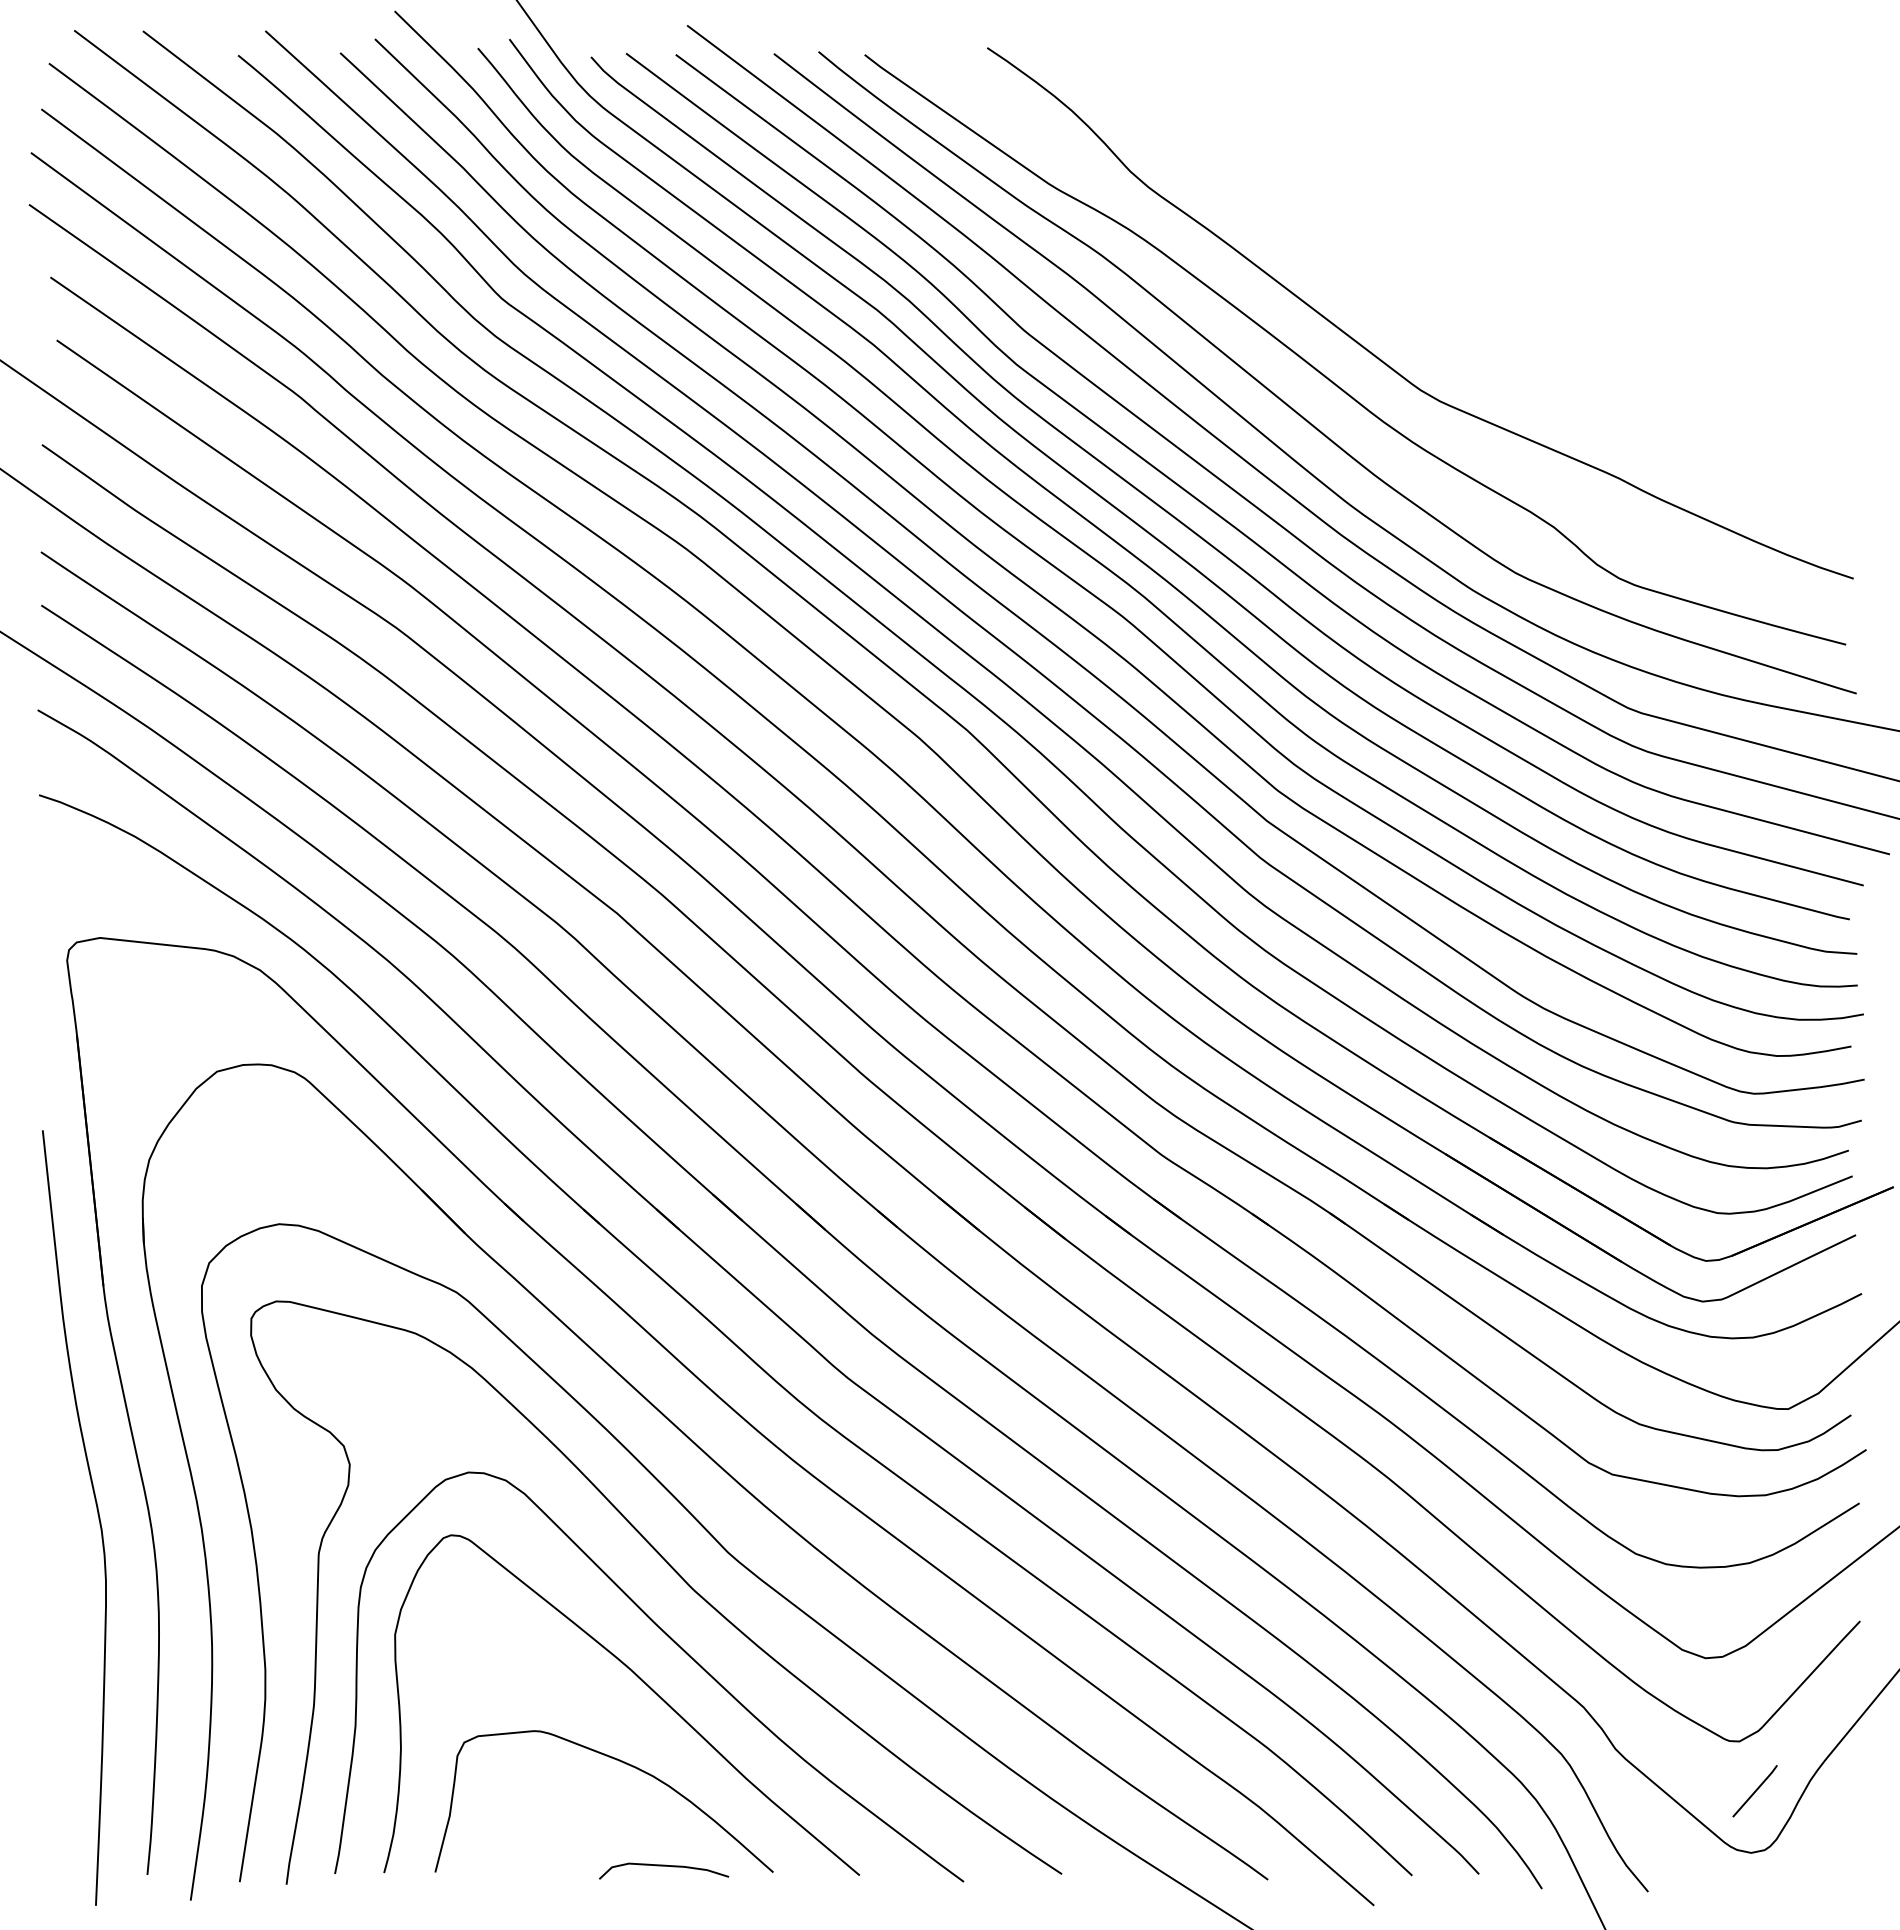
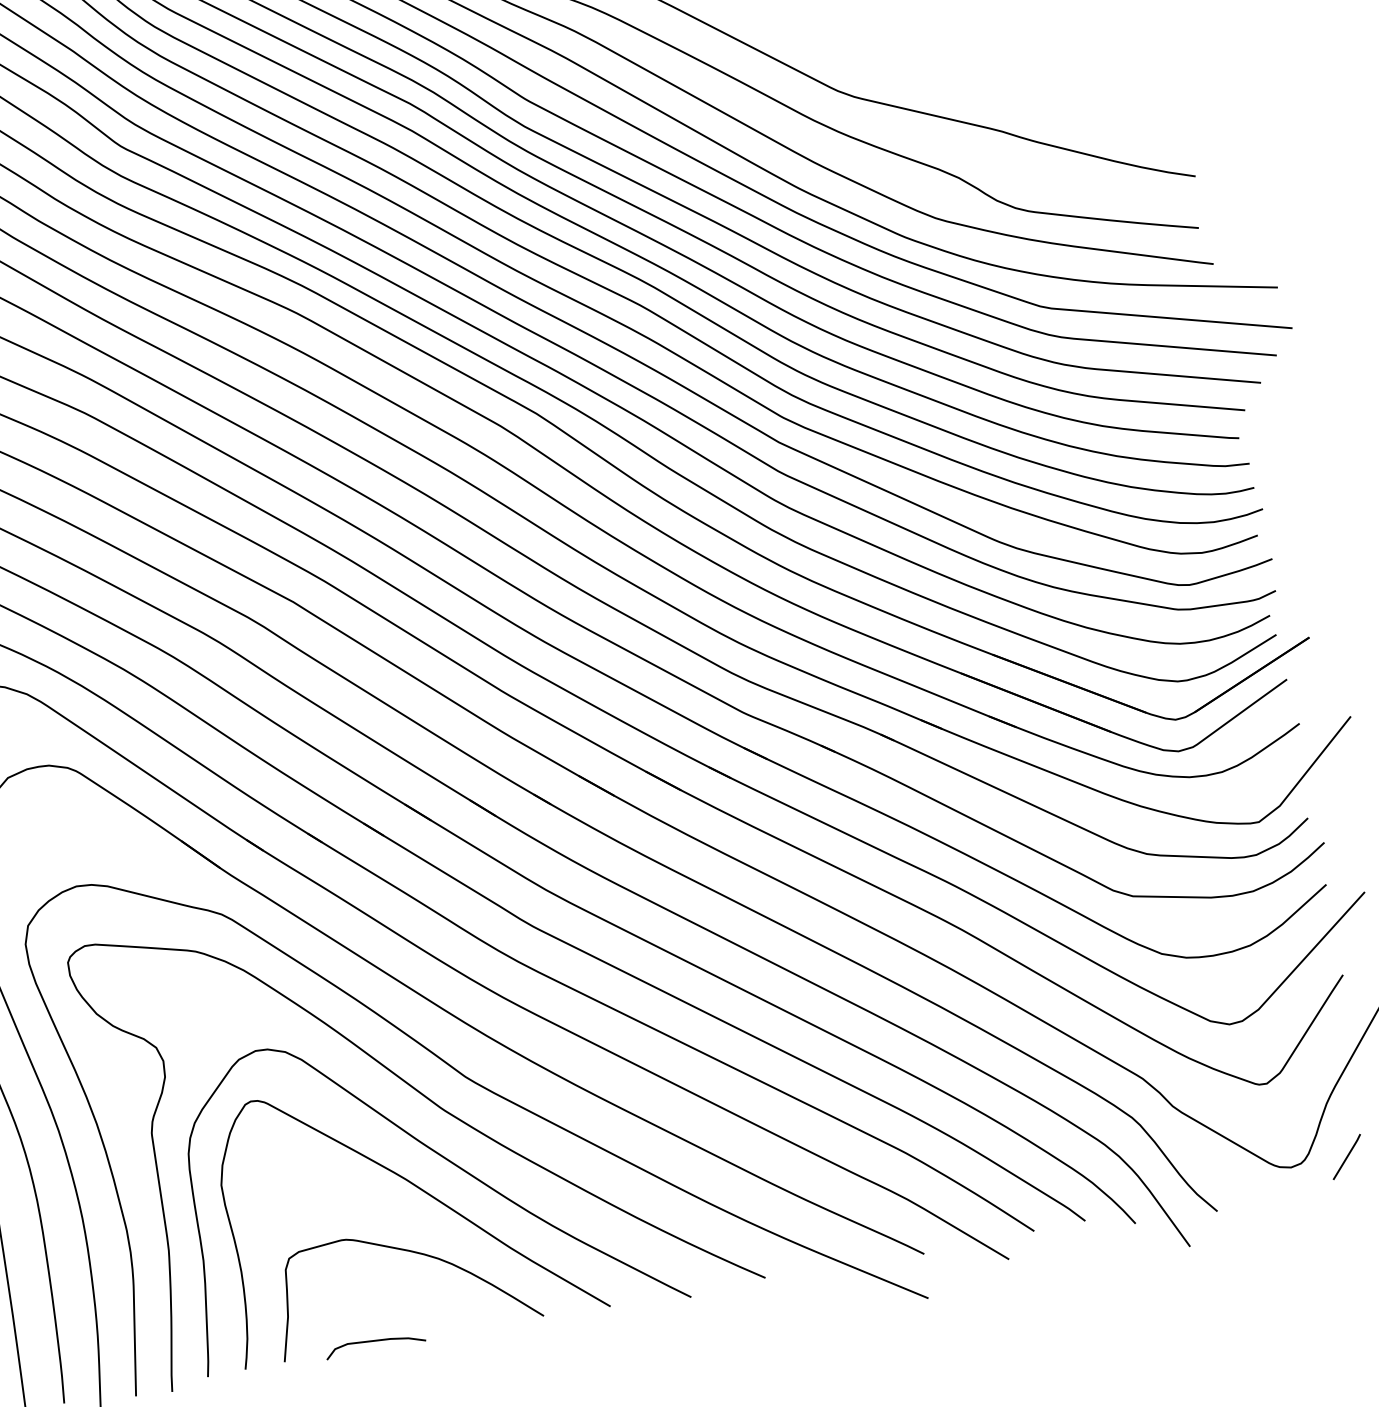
line: (1754, 1791) -> (1346, 1157), moved
curve: (664, 1866) -> (375, 1341), moved

